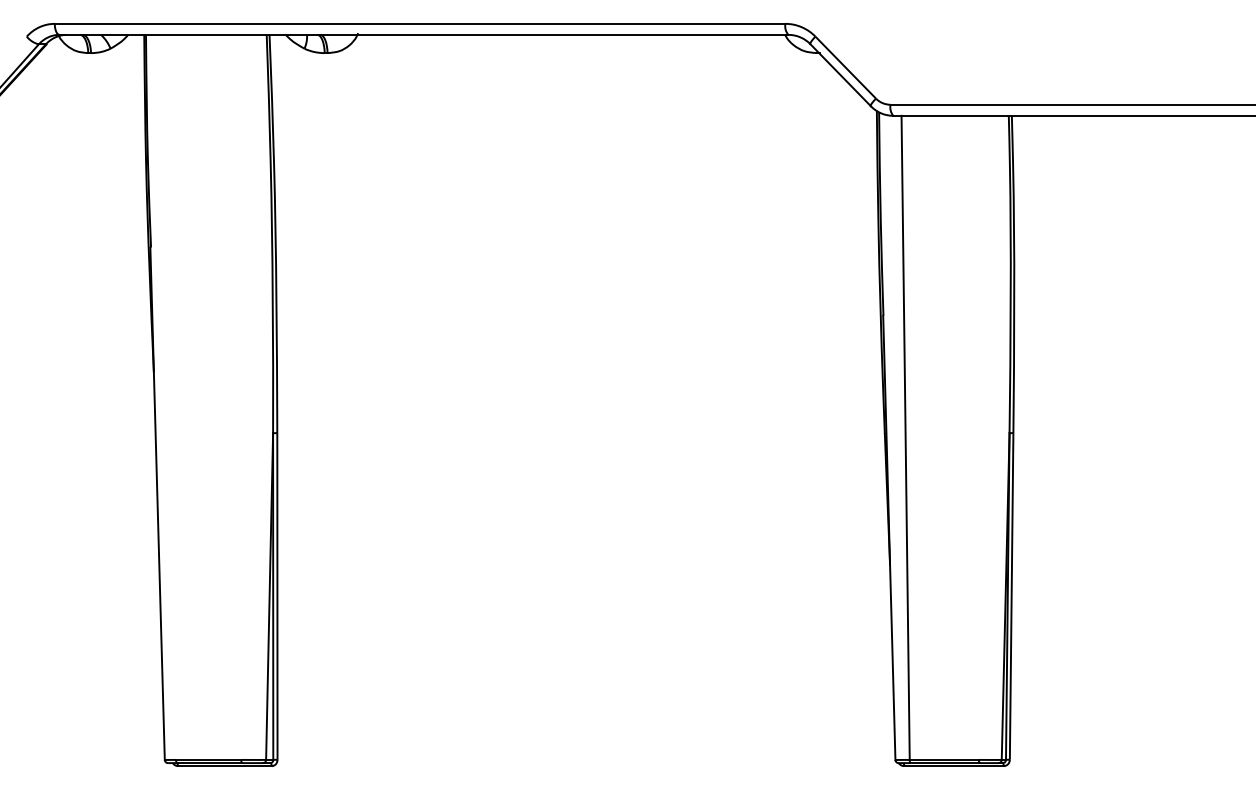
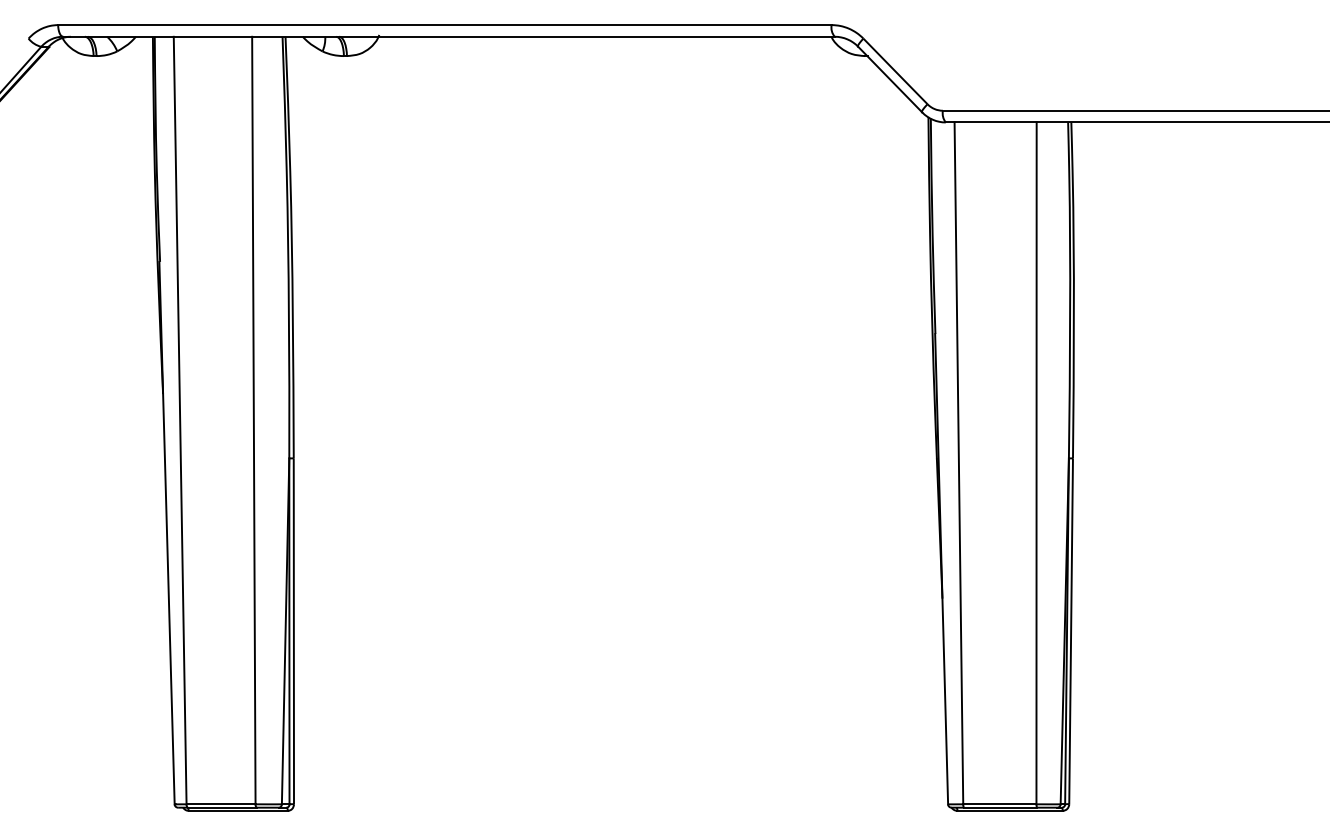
line: (169, 396) -> (179, 419), added
line: (239, 396) -> (253, 419), added
line: (978, 437) -> (1036, 462), added

